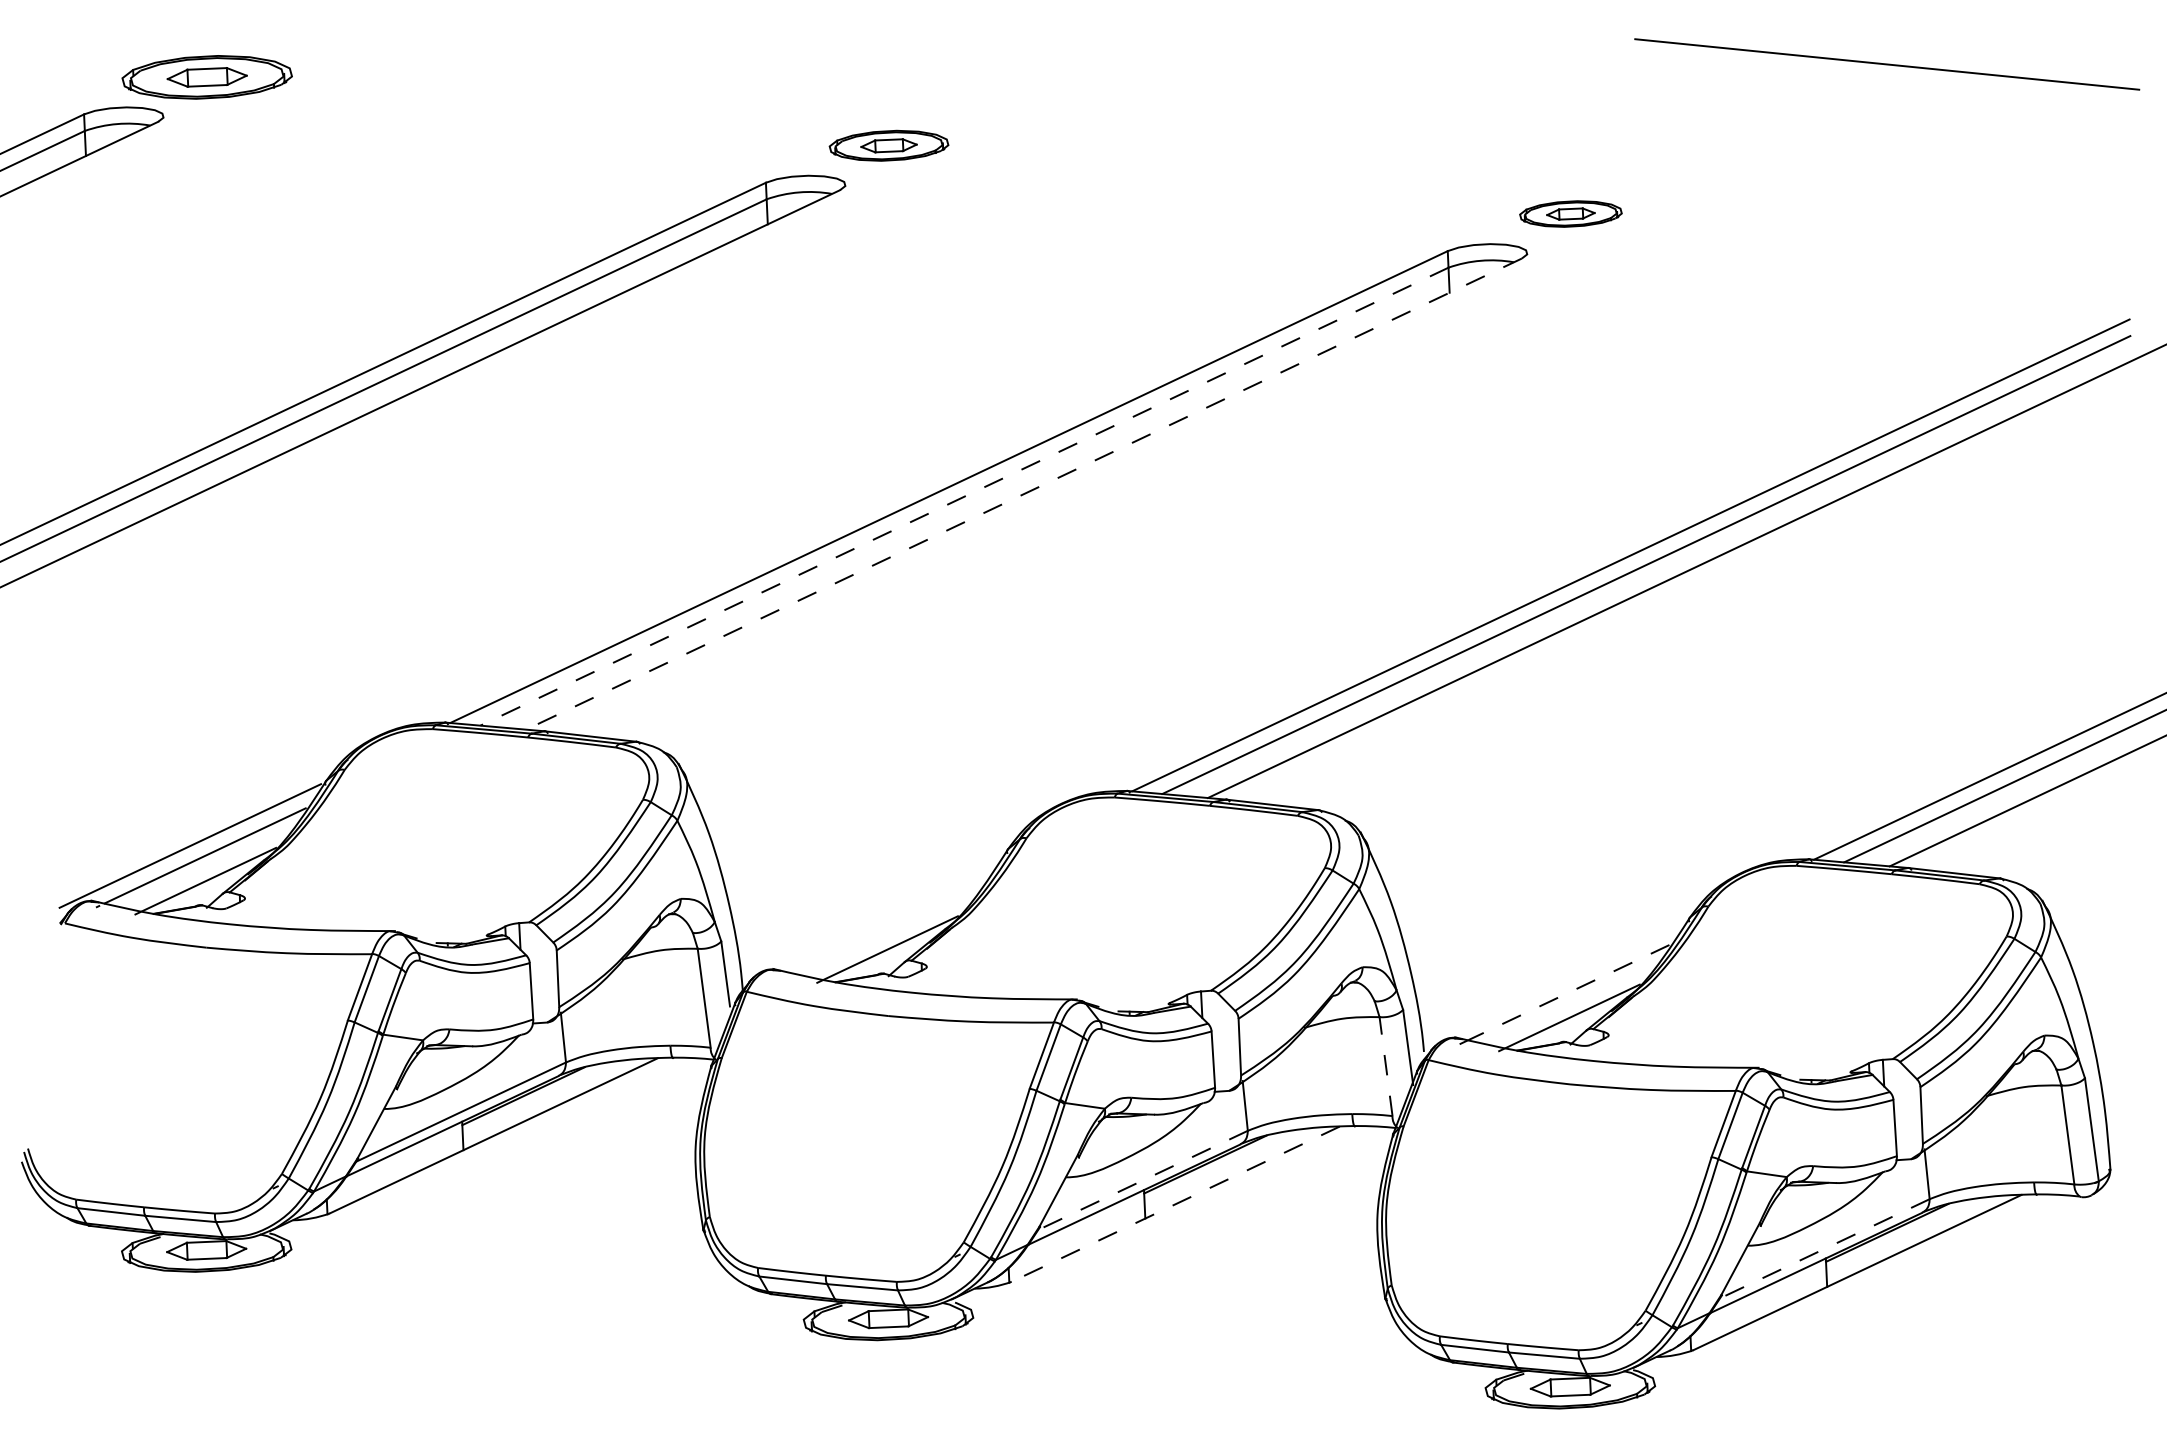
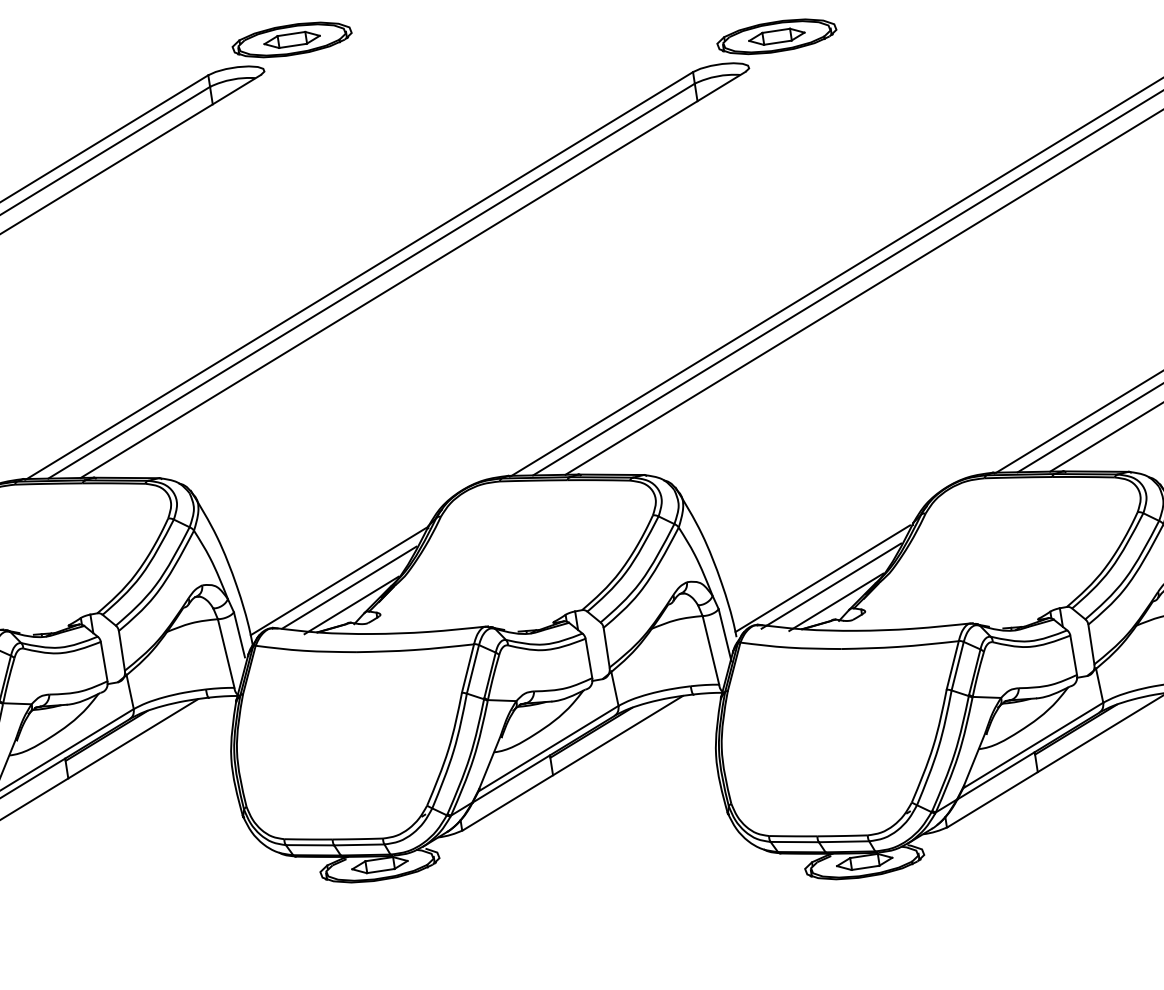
part: (888, 145) -> (291, 39), size x1.43
part: (1570, 213) -> (776, 36), size x1.67
line: (1023, 494) -> (412, 275), dashed -> solid
line: (964, 496) -> (371, 281), dashed -> solid
line: (874, 913) -> (339, 581), added
line: (886, 923) -> (348, 587), added
line: (1553, 982) -> (822, 578), added
line: (1568, 992) -> (833, 584), dashed -> solid
line: (1386, 1066) -> (711, 650), dashed -> solid
line: (1142, 1180) -> (548, 748), dashed -> solid
line: (1175, 1204) -> (573, 763), dashed -> solid
line: (1824, 1248) -> (1033, 745), dashed -> solid

